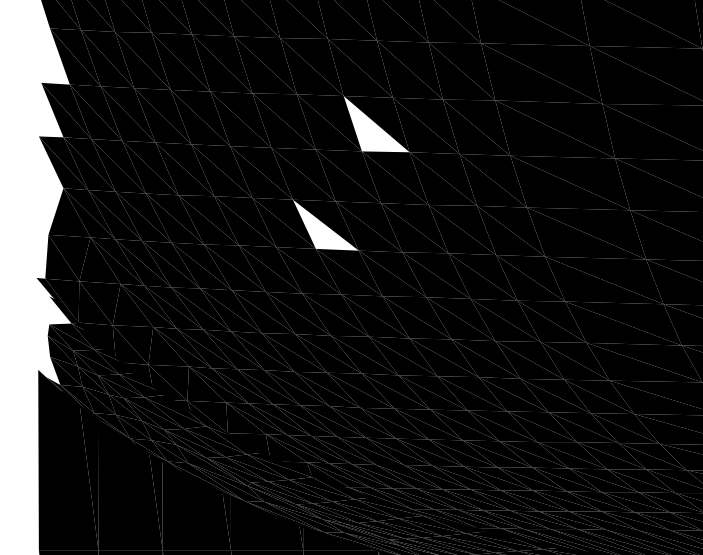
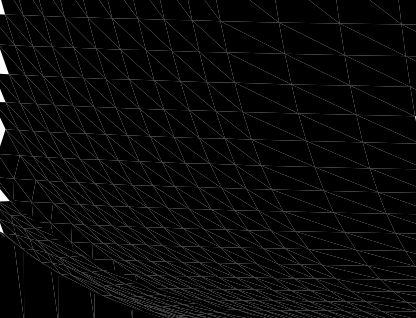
fill: (376, 124) -> (171, 95), added
fill: (325, 224) -> (144, 148), added

